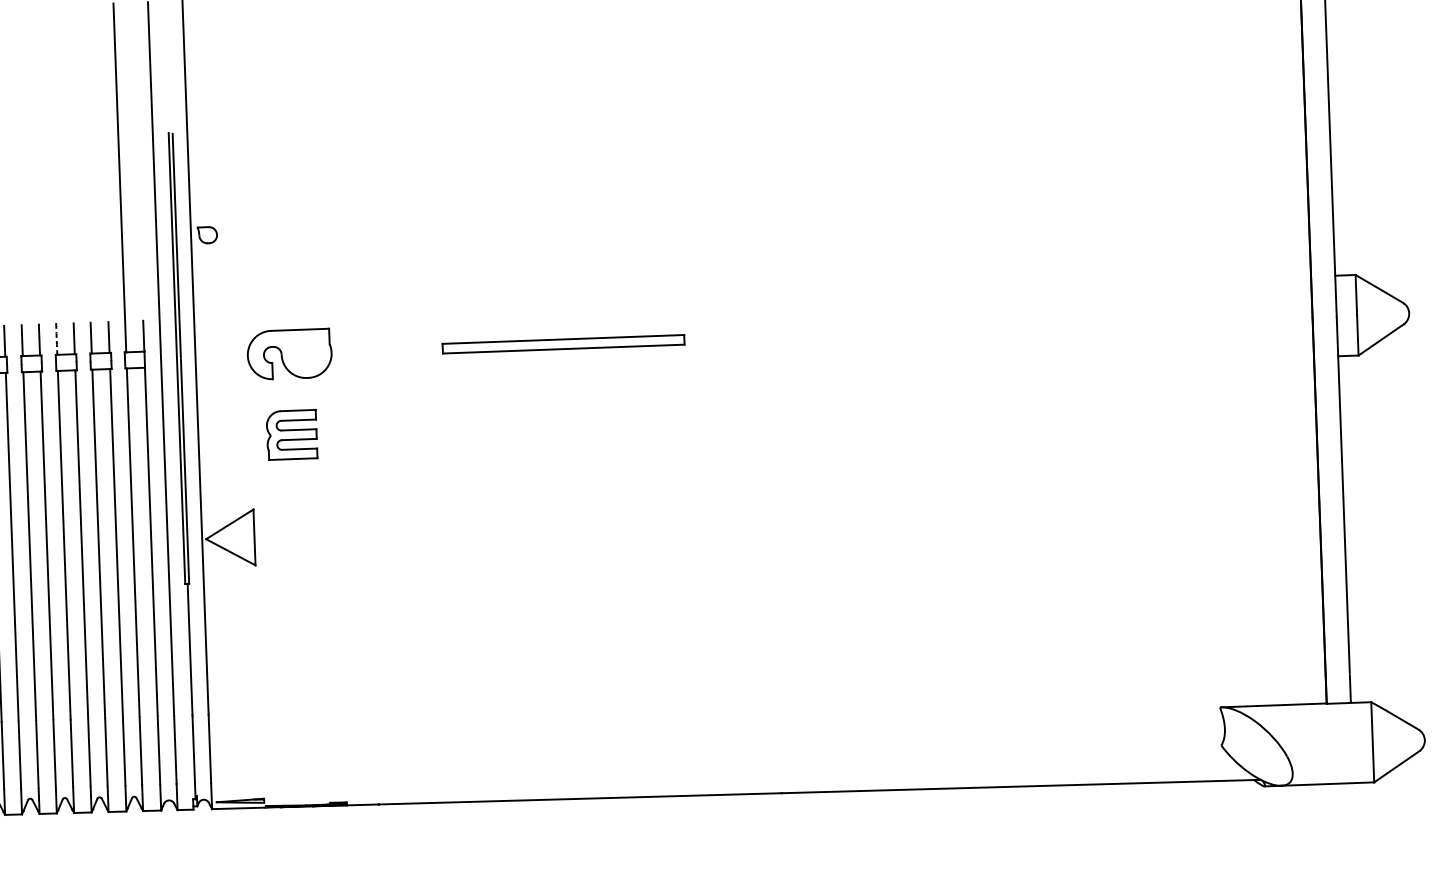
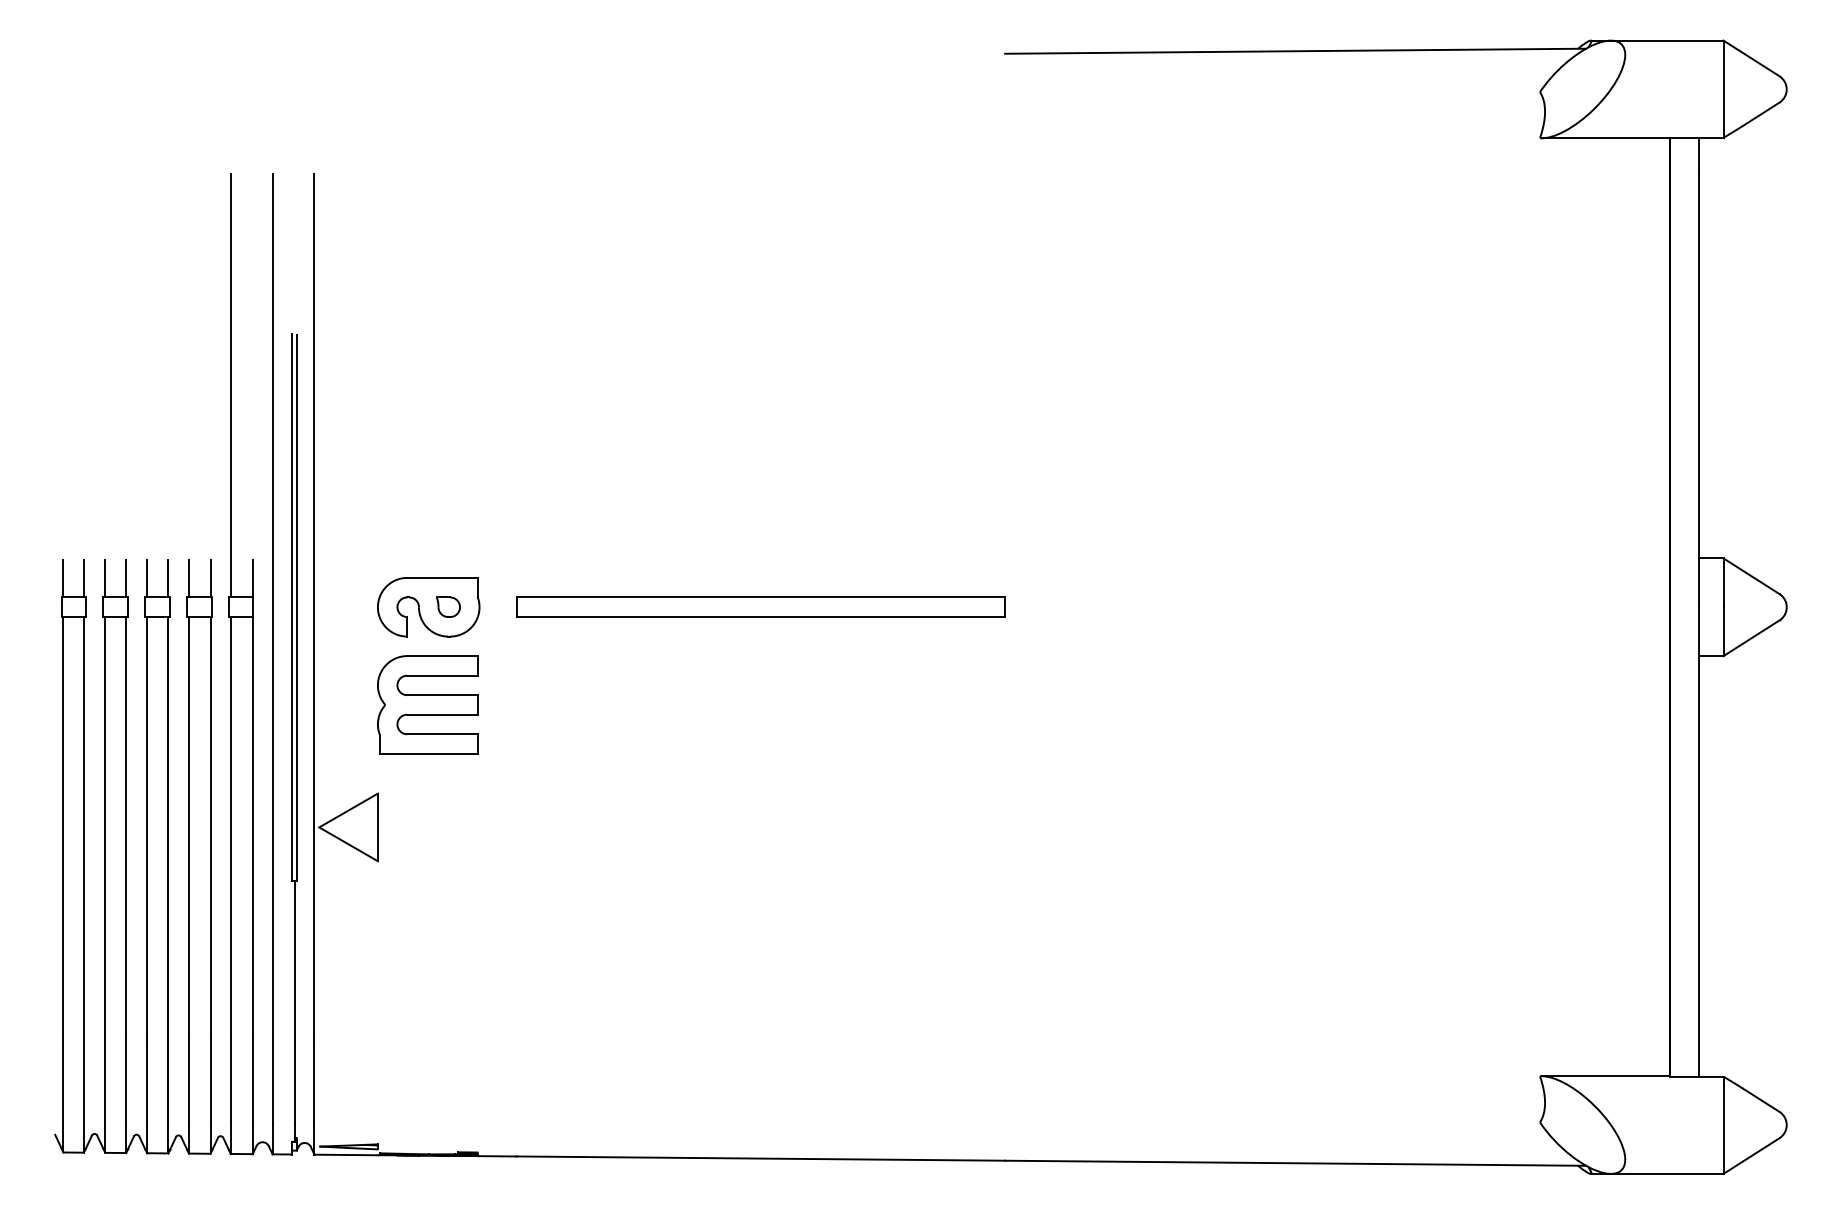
part: (207, 234) -> (448, 606), moved
line: (57, 339) -> (147, 578), dashed -> solid
part: (563, 343) -> (760, 606), size x1.67
part: (291, 434) -> (427, 704), size x1.67

